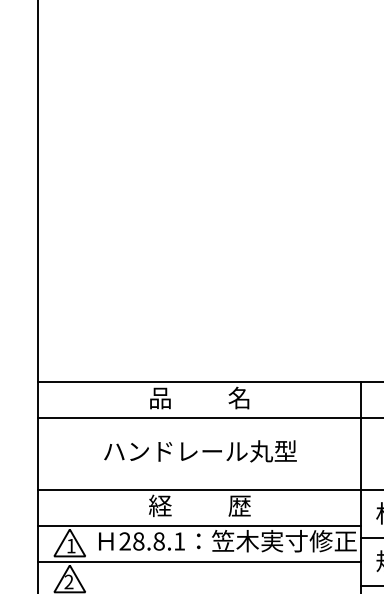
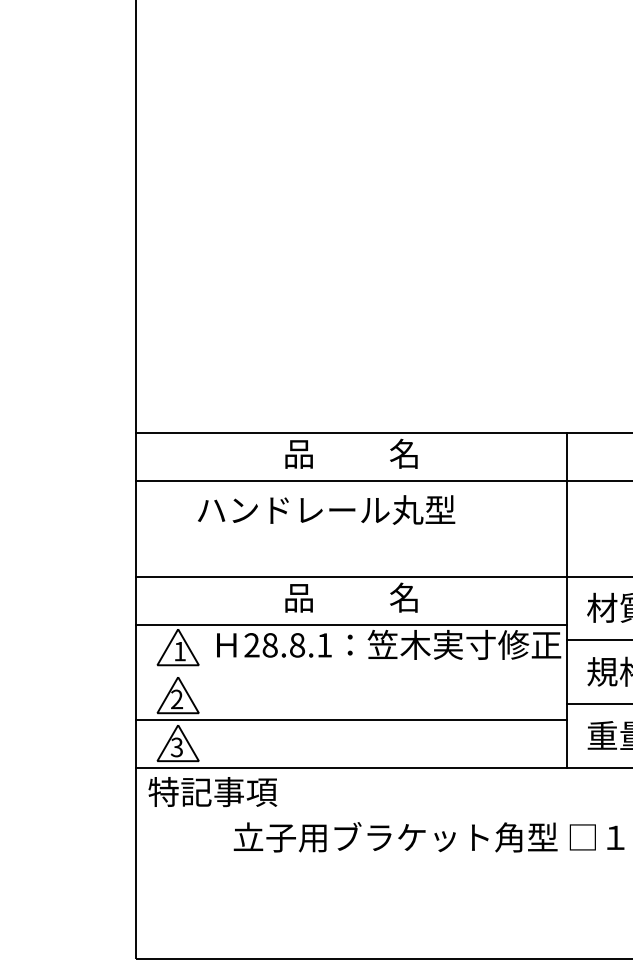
text: (200, 450) -> (326, 509), moved
text: (199, 505) -> (351, 597), 経          歴 -> 品          名
line: (199, 561) -> (351, 672), removed

